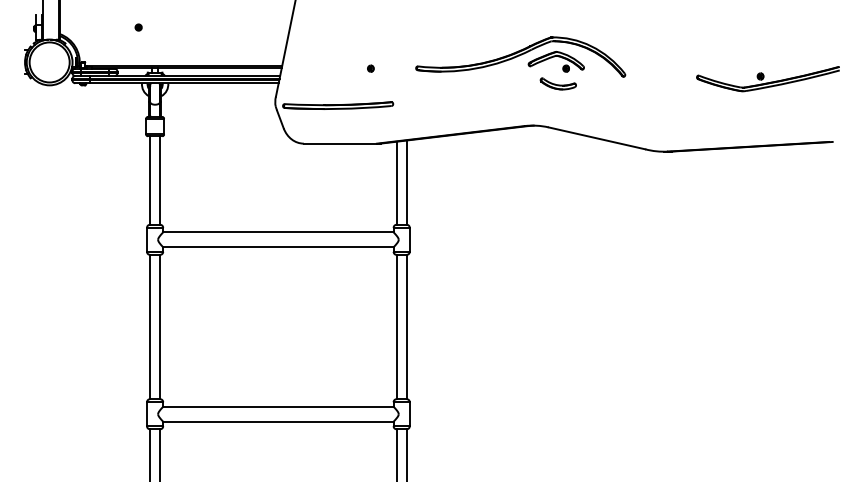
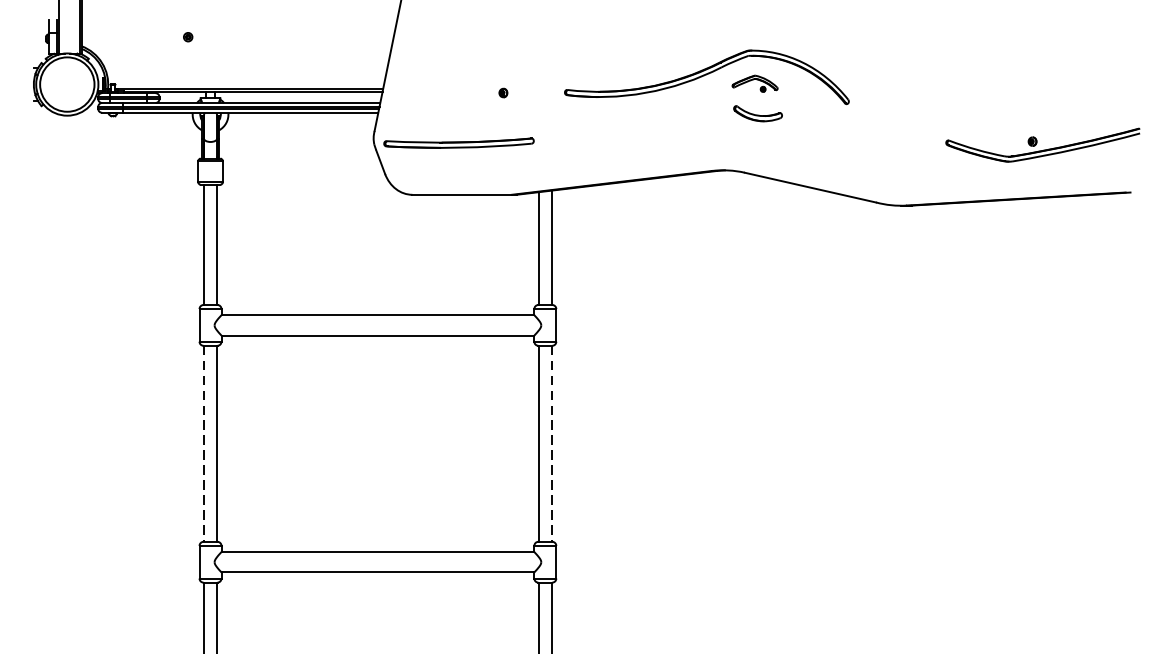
part: (555, 61) -> (754, 83), size x0.6
part: (767, 79) -> (1042, 145), moved
line: (150, 327) -> (204, 444), solid -> dashed
line: (406, 327) -> (551, 444), solid -> dashed

